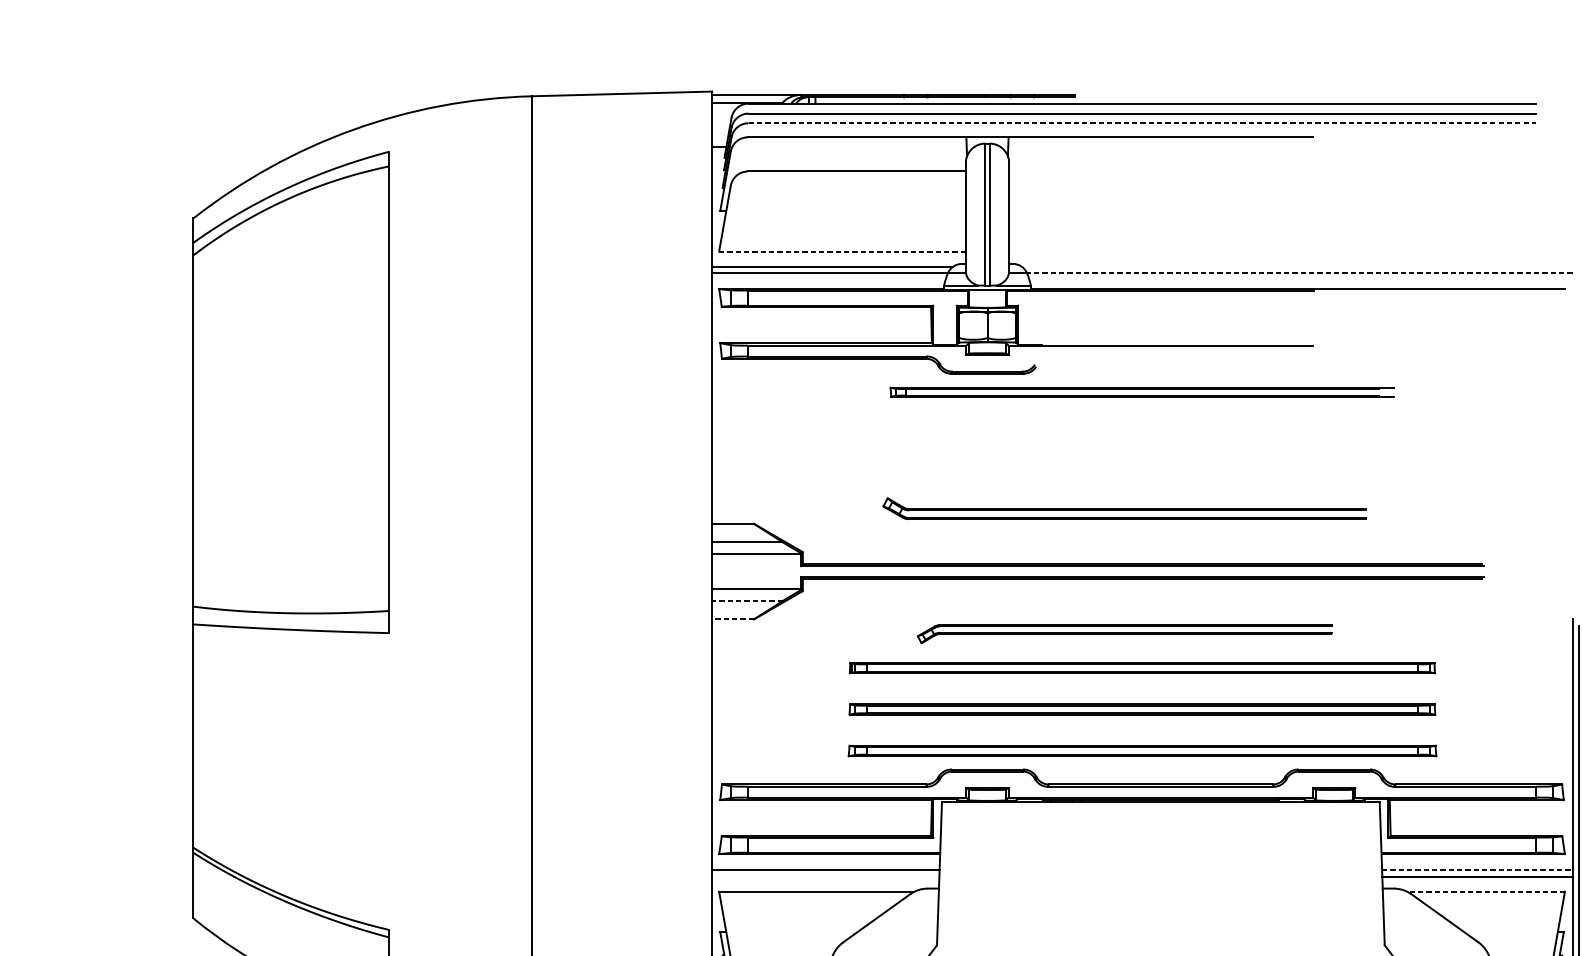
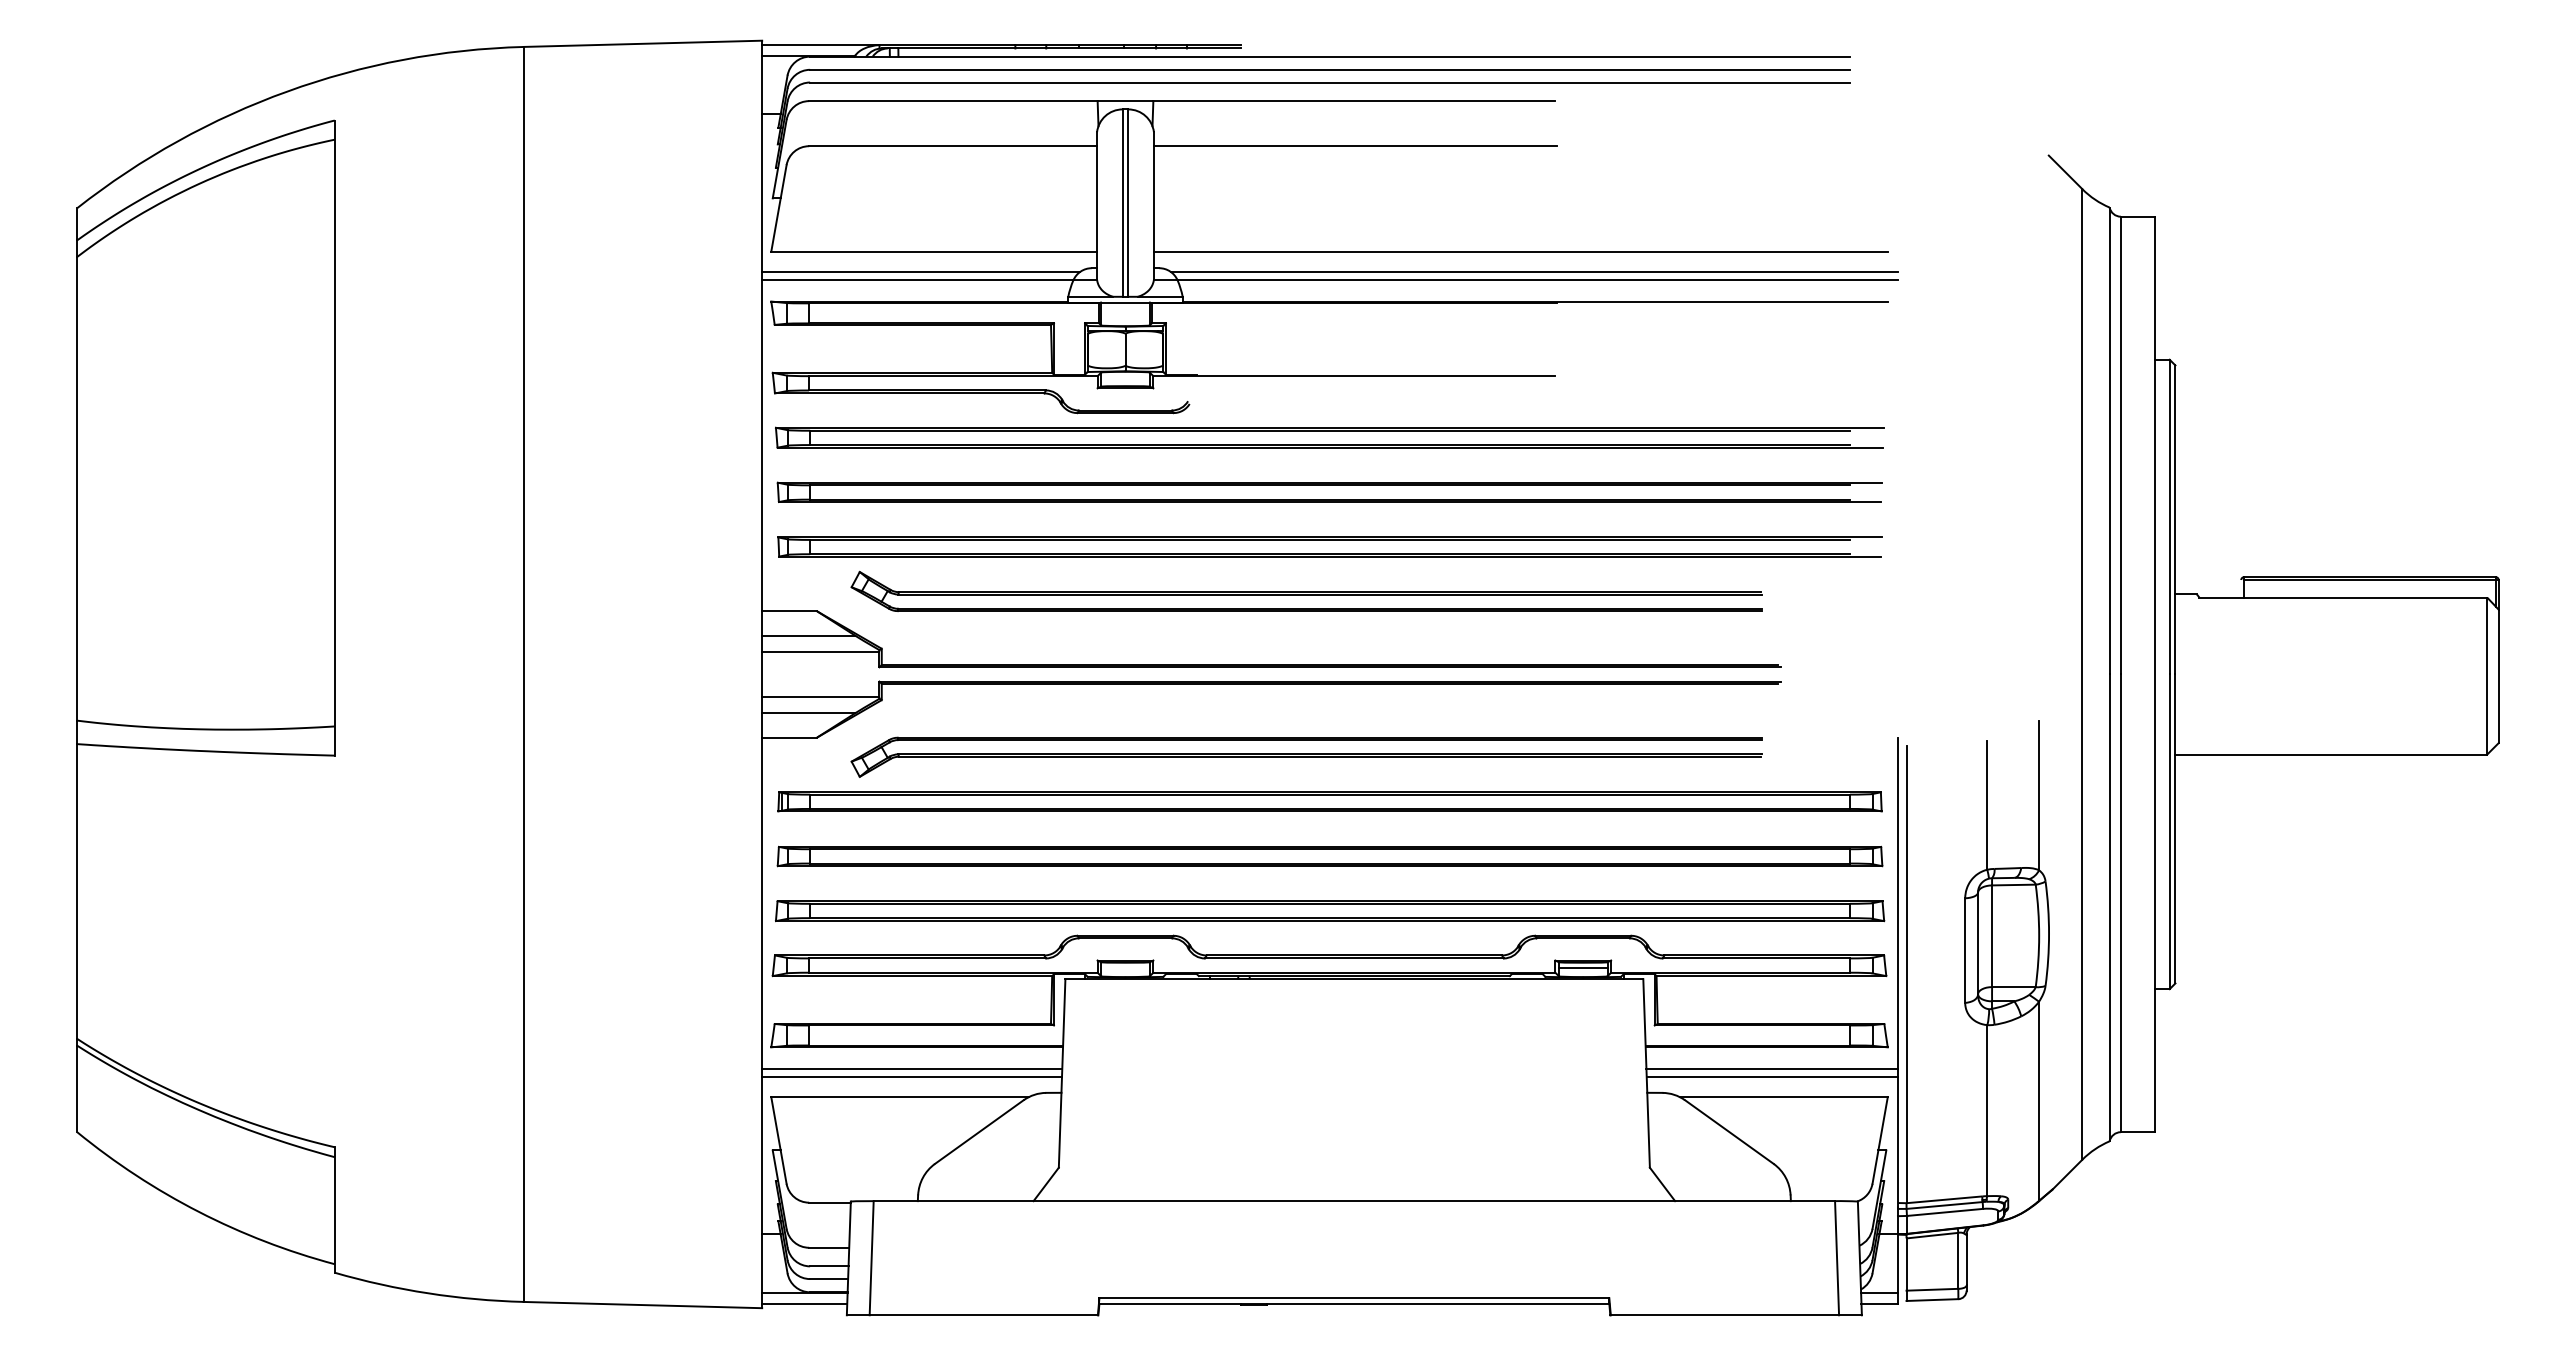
line: (1142, 123) -> (1330, 82), dashed -> solid
line: (1160, 171) -> (1354, 146), added
line: (842, 251) -> (934, 251), dashed -> solid
line: (1286, 251) -> (1520, 251), added
line: (1296, 266) -> (1533, 271), added
line: (1299, 272) -> (1537, 279), dashed -> solid
part: (1142, 392) -> (1329, 437), size x1.67
part: (1142, 433) -> (1329, 491), added
part: (1142, 474) -> (1329, 546), added
part: (1124, 508) -> (1306, 590), size x1.43
line: (747, 601) -> (808, 713), dashed -> solid
line: (732, 619) -> (789, 737), dashed -> solid
part: (1124, 633) -> (1306, 756), size x1.67
part: (1142, 667) -> (1329, 801), size x1.43
part: (1142, 709) -> (1329, 856), size x1.43
part: (1142, 751) -> (1330, 911), size x1.43
line: (1333, 794) -> (1582, 968), added
line: (1477, 870) -> (1772, 1068), dashed -> solid
line: (825, 876) -> (911, 1077), added
line: (1485, 892) -> (1783, 1097), dashed -> solid

